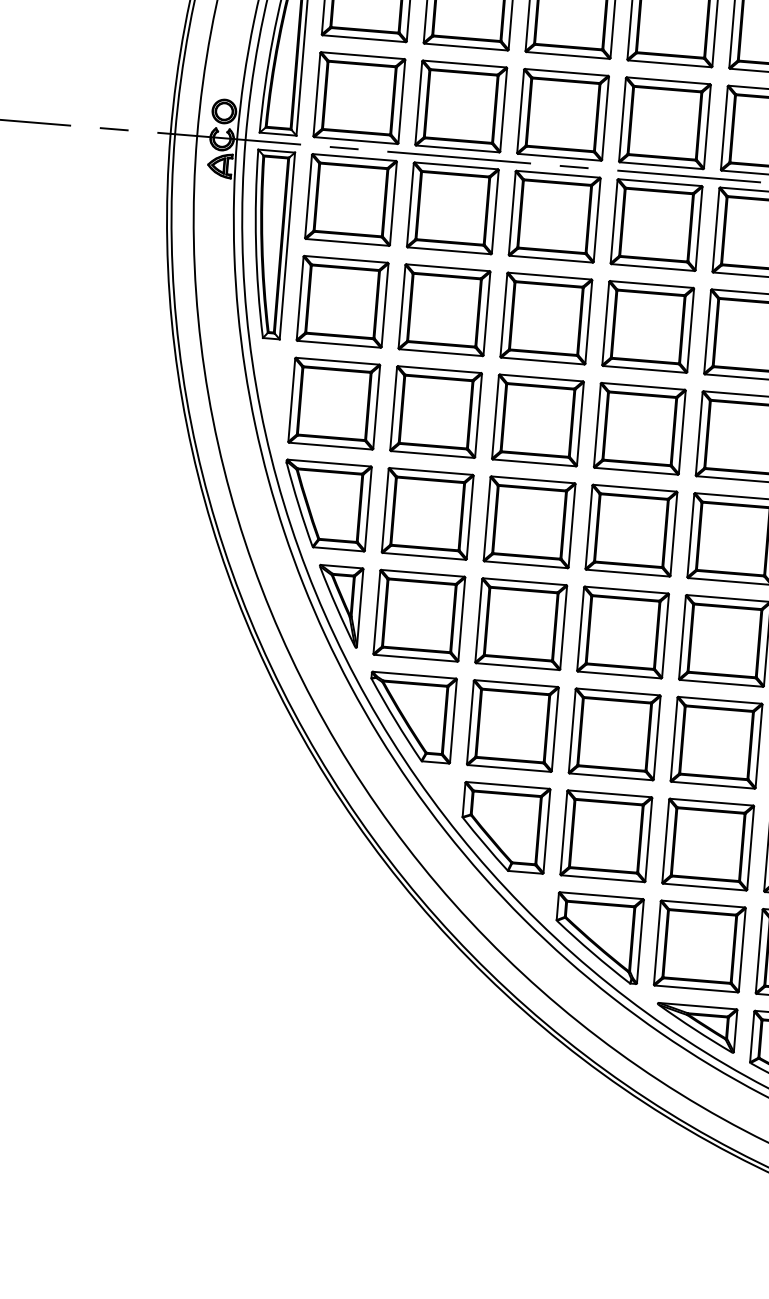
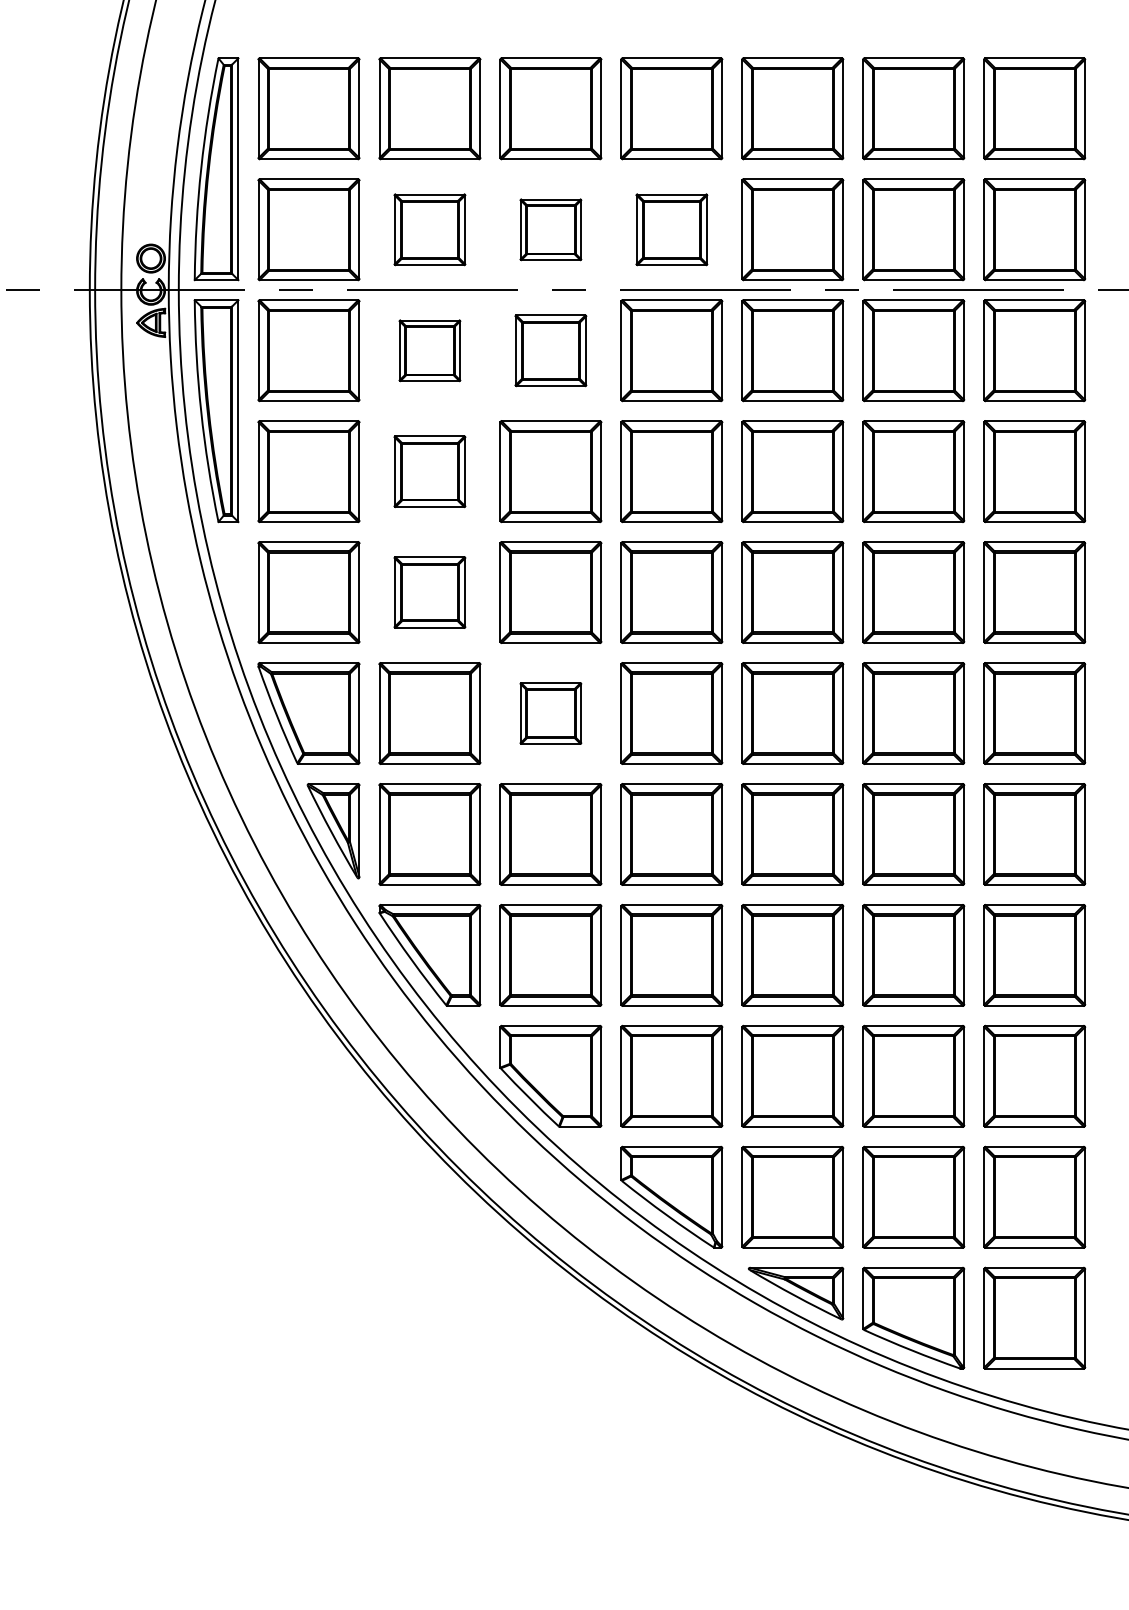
part: (460, 106) -> (429, 229), size x0.7
part: (562, 114) -> (550, 229), size x0.6
part: (664, 123) -> (671, 229), size x0.7
part: (452, 208) -> (429, 350), size x0.6
part: (554, 216) -> (550, 350), size x0.7
part: (444, 310) -> (429, 471), size x0.7
part: (435, 411) -> (429, 592), size x0.7
part: (529, 522) -> (550, 713), size x0.6

